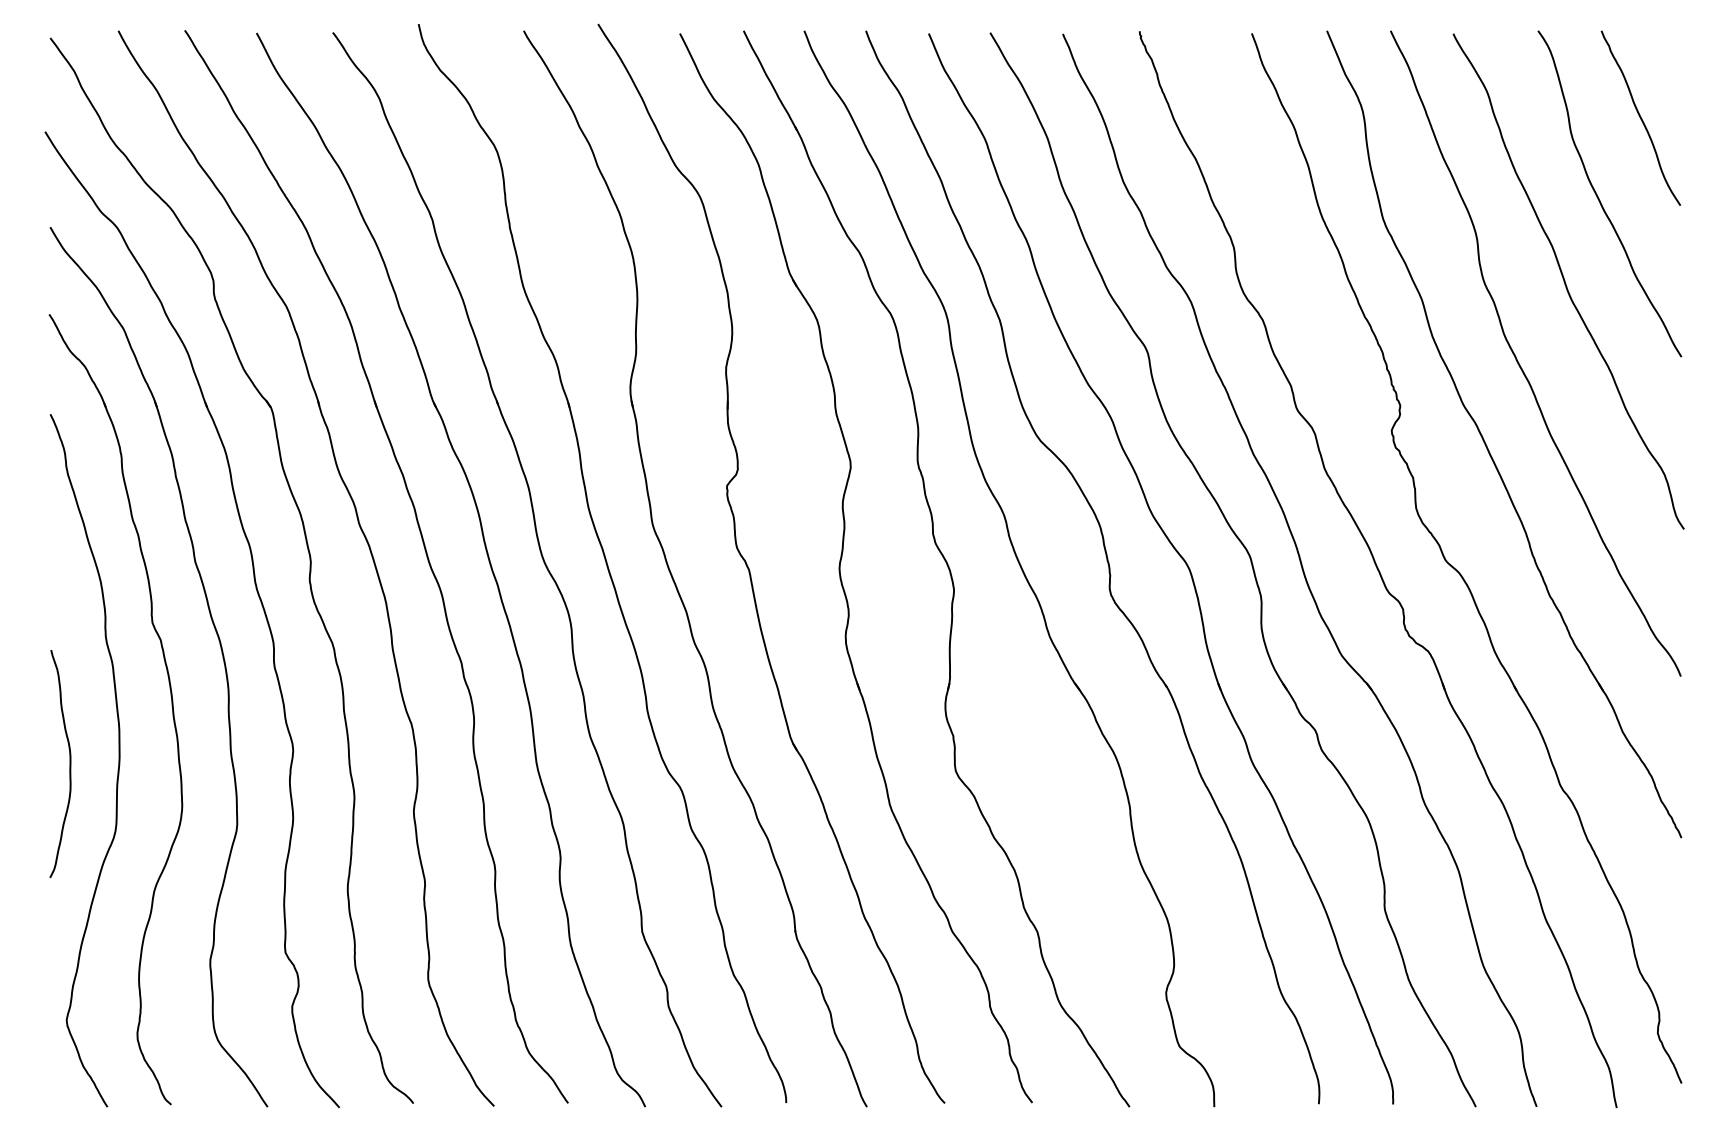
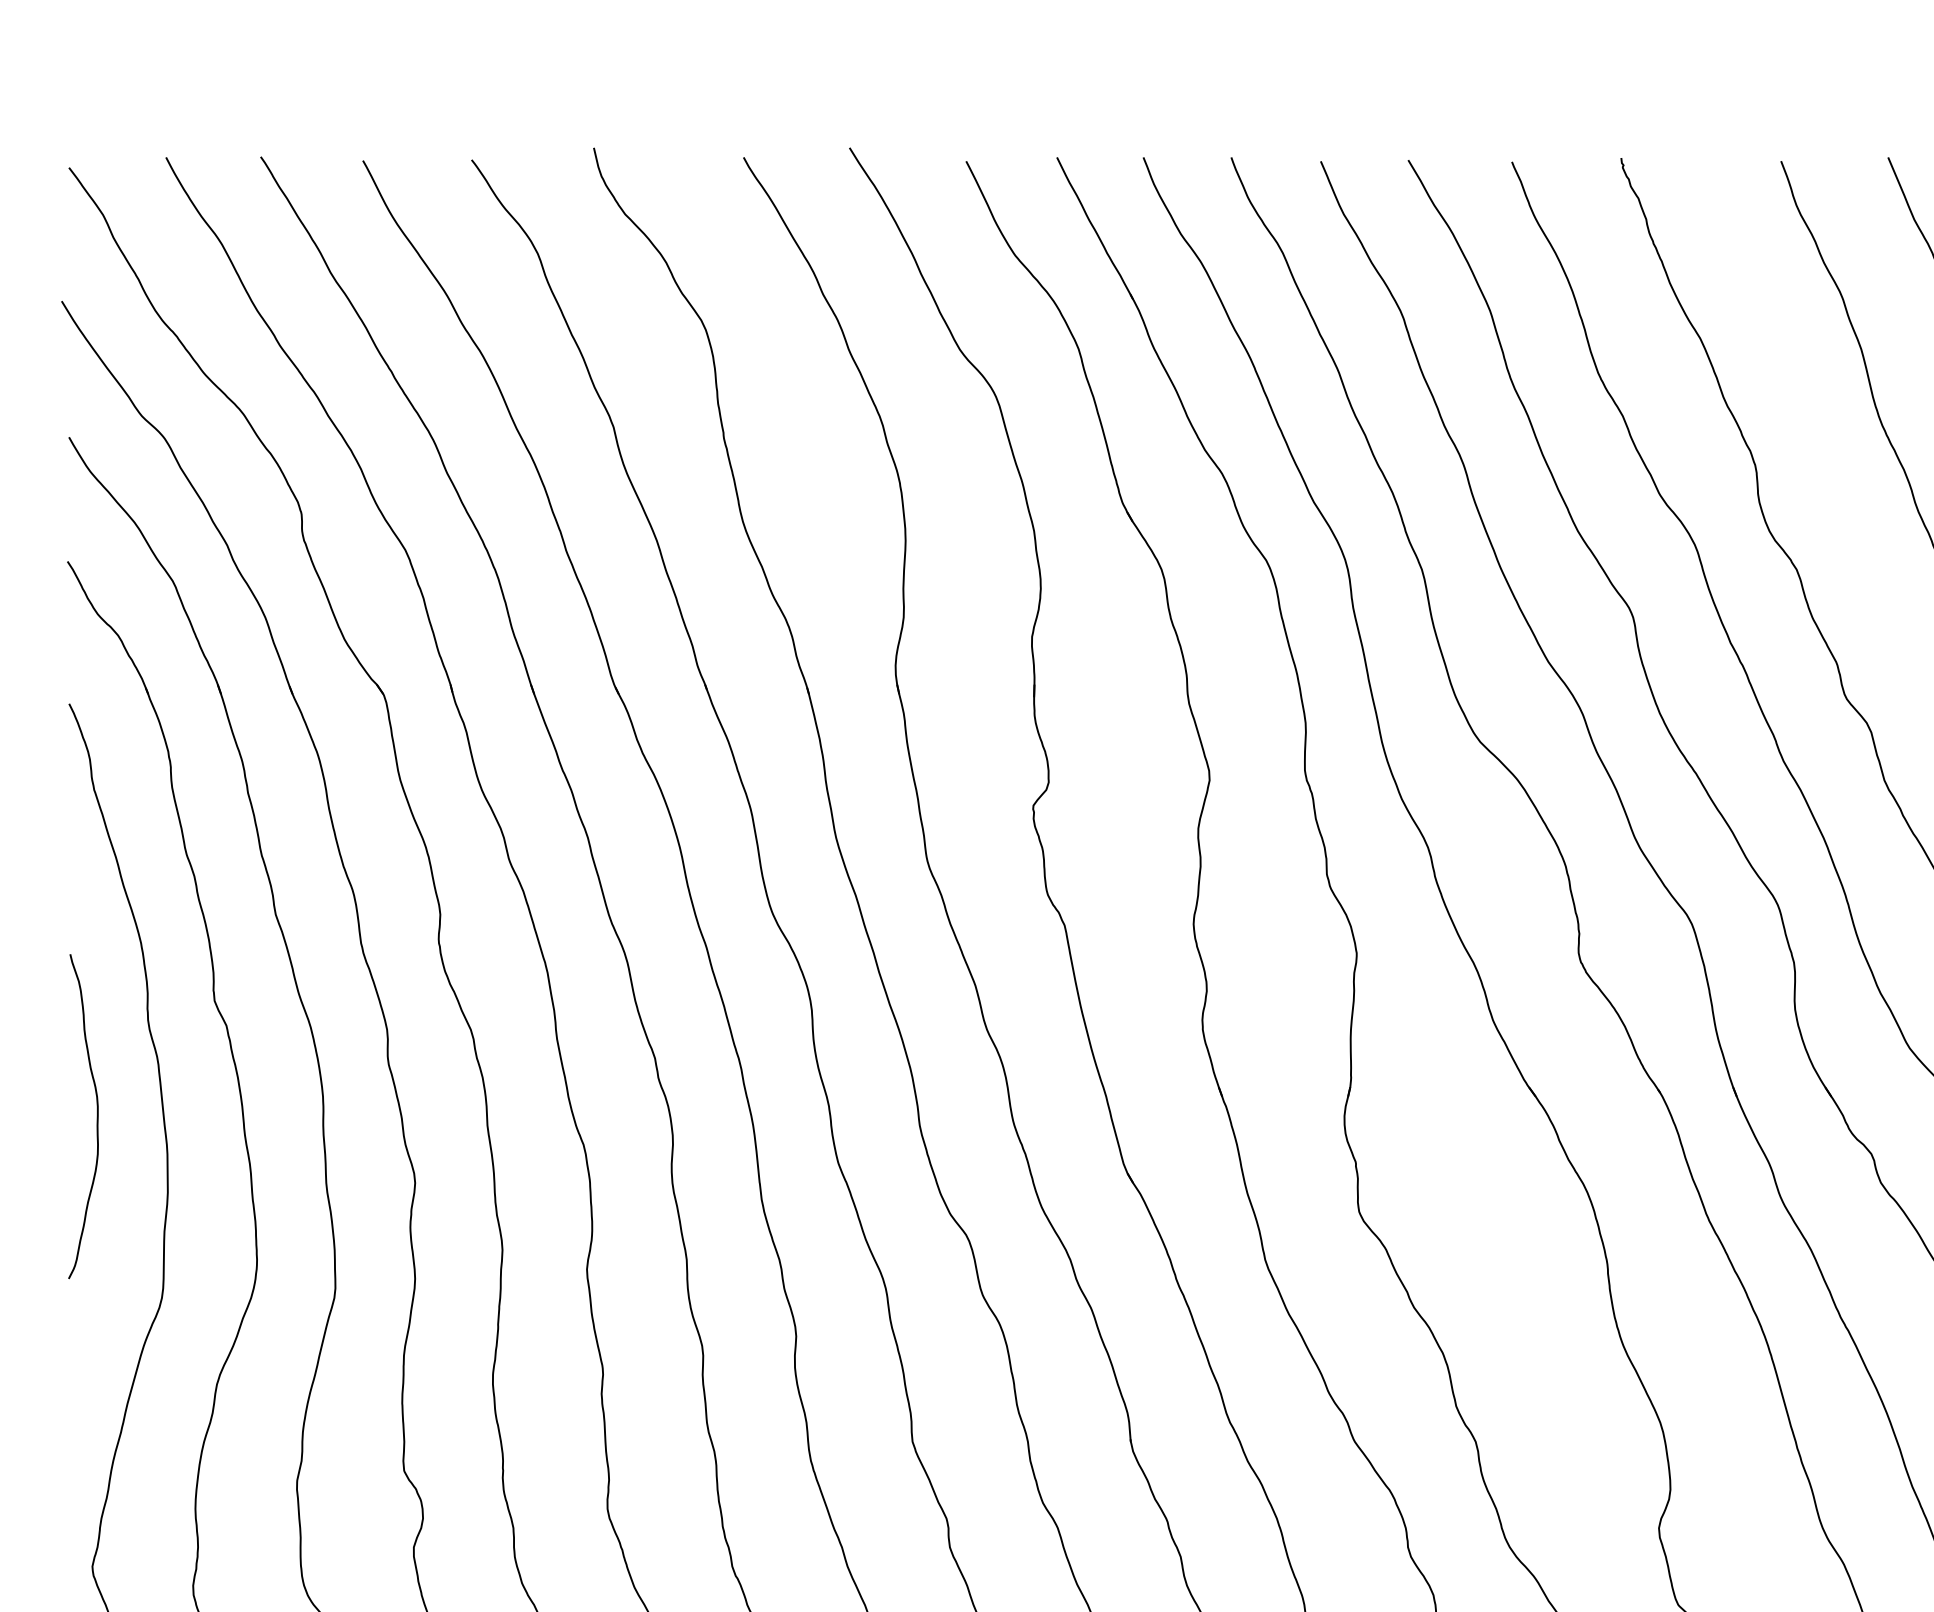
curve: (69, 763) -> (96, 1115), moved

